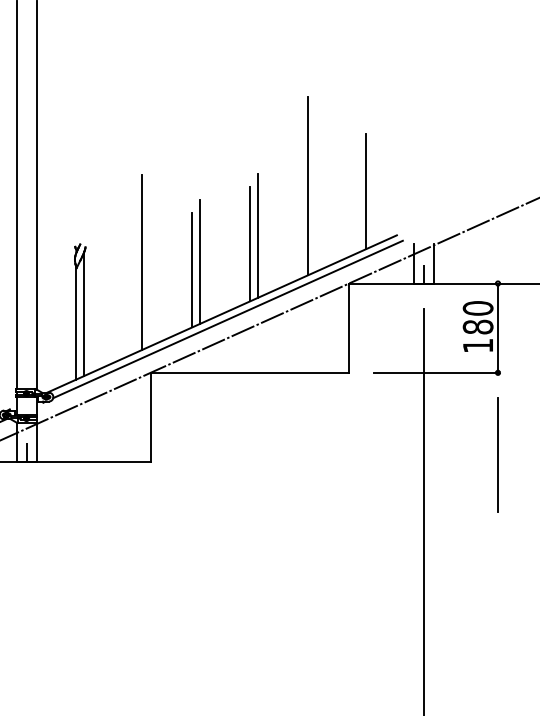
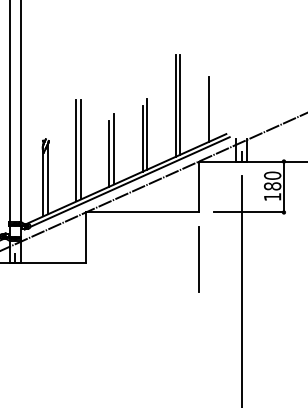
line: (316, 183) -> (180, 104), added
line: (134, 264) -> (76, 150), added
line: (497, 455) -> (198, 259), moved

